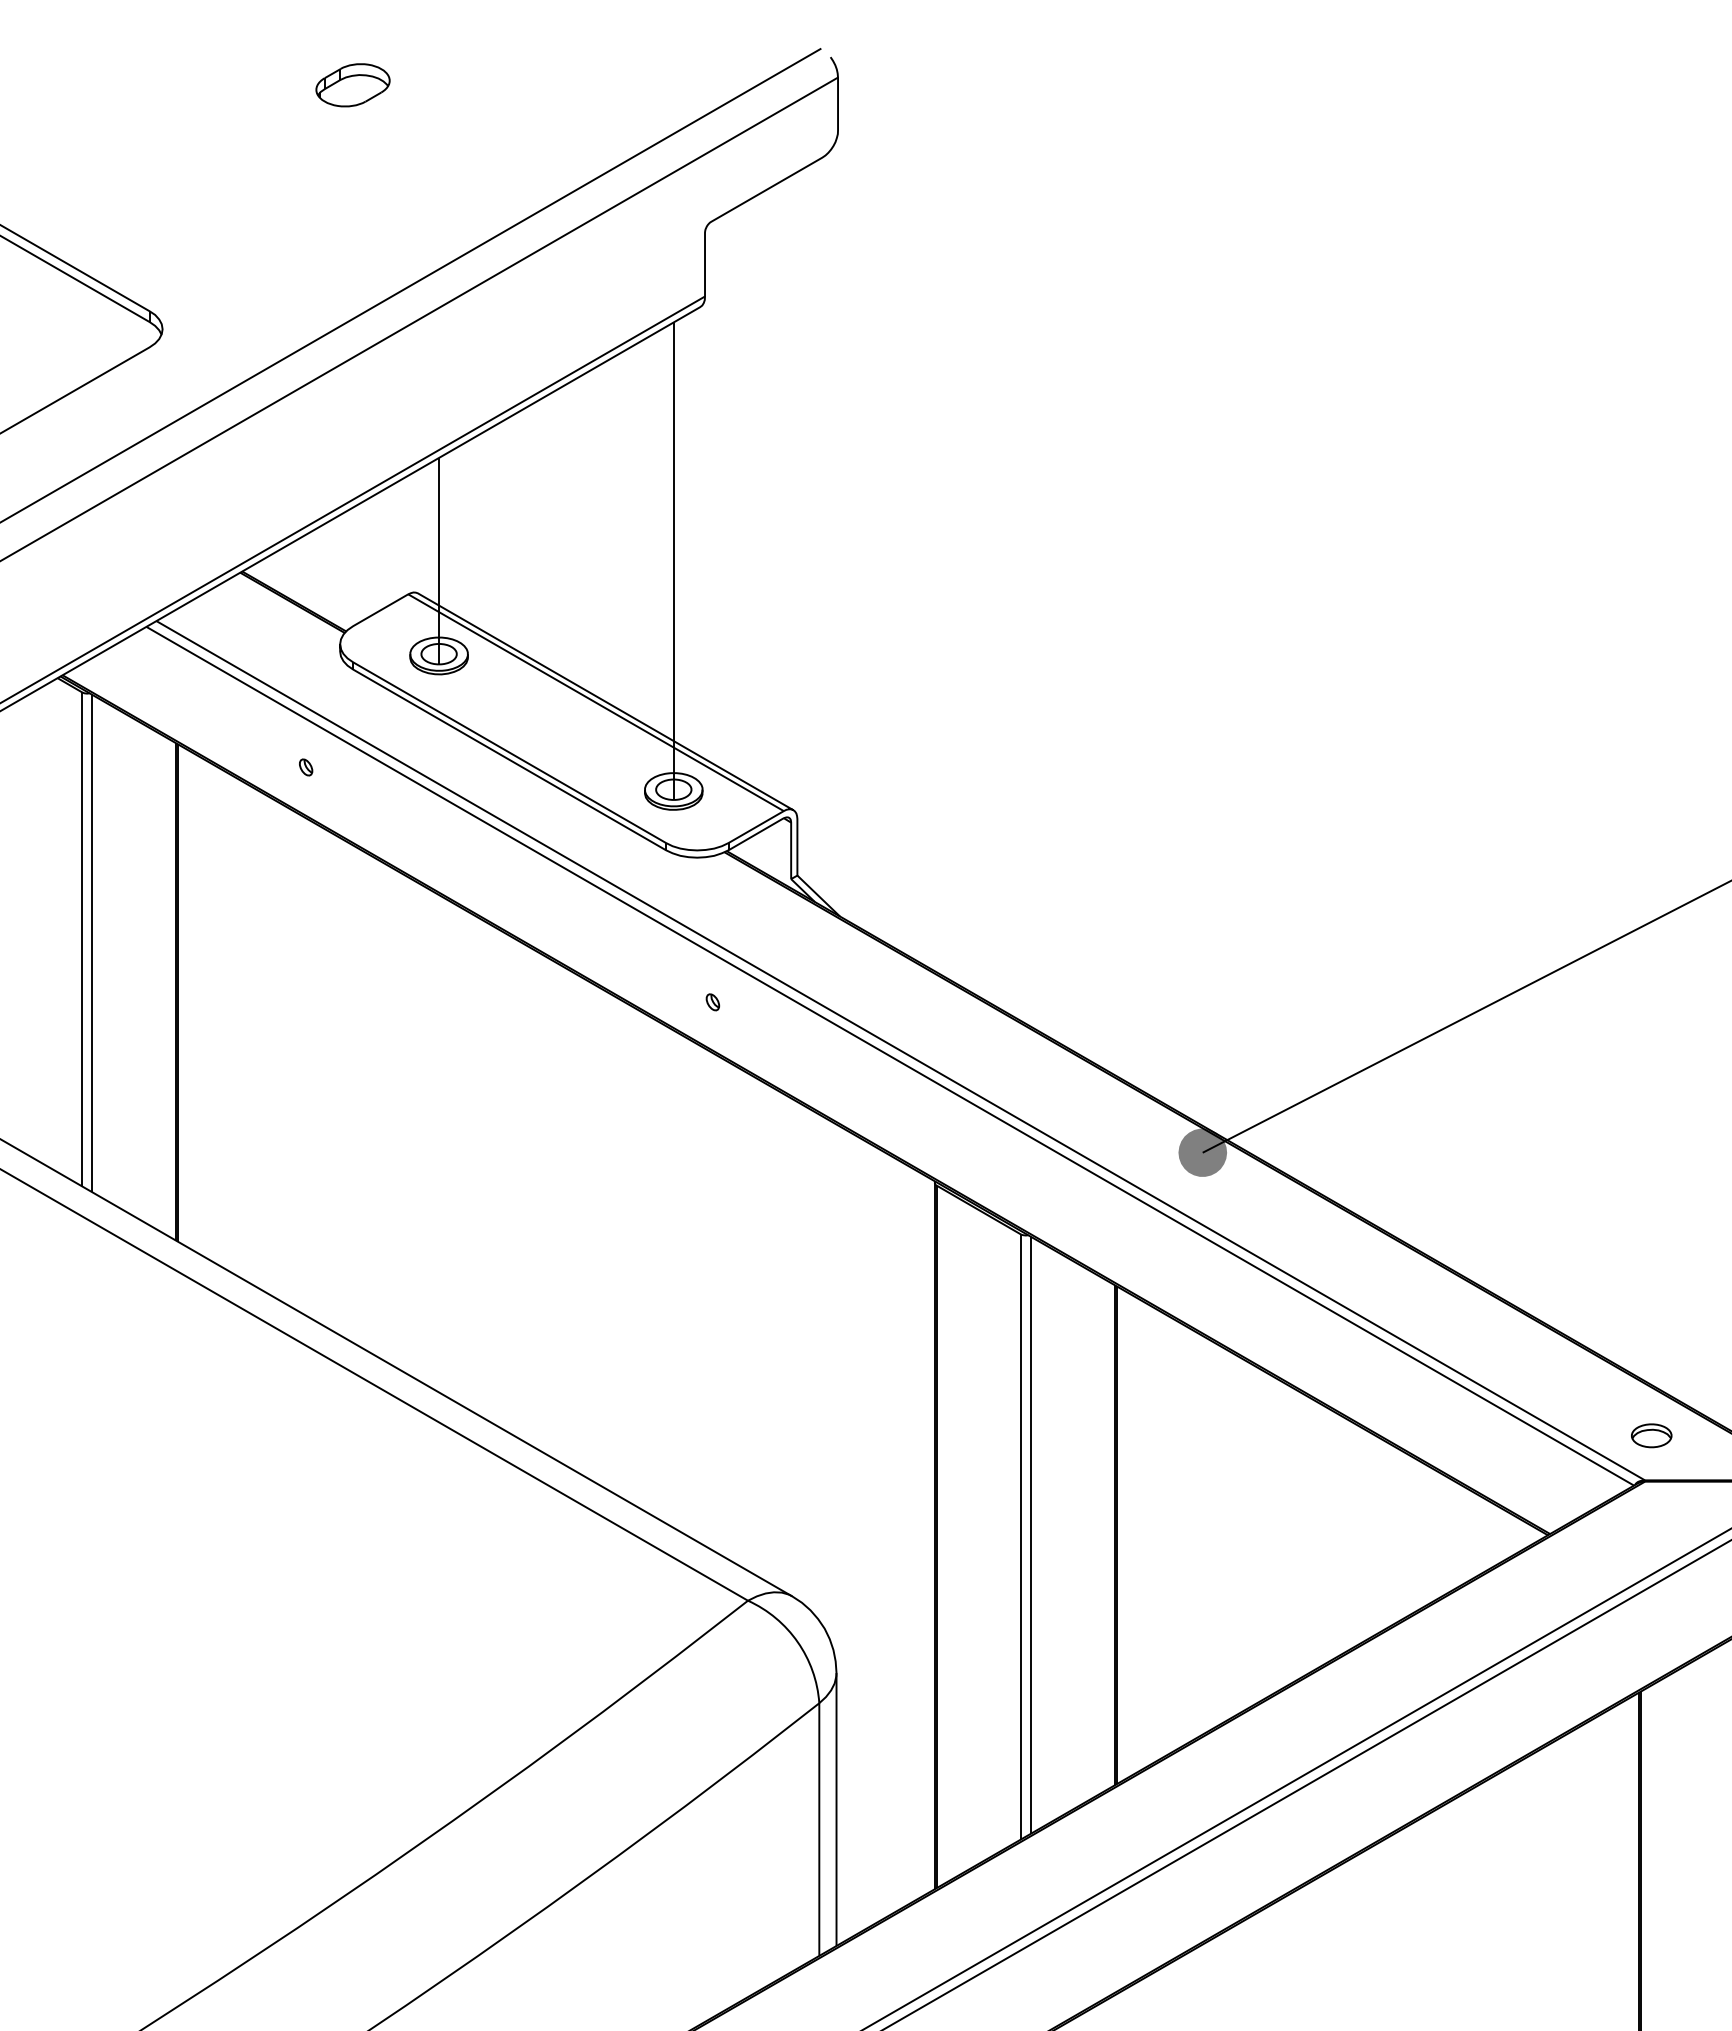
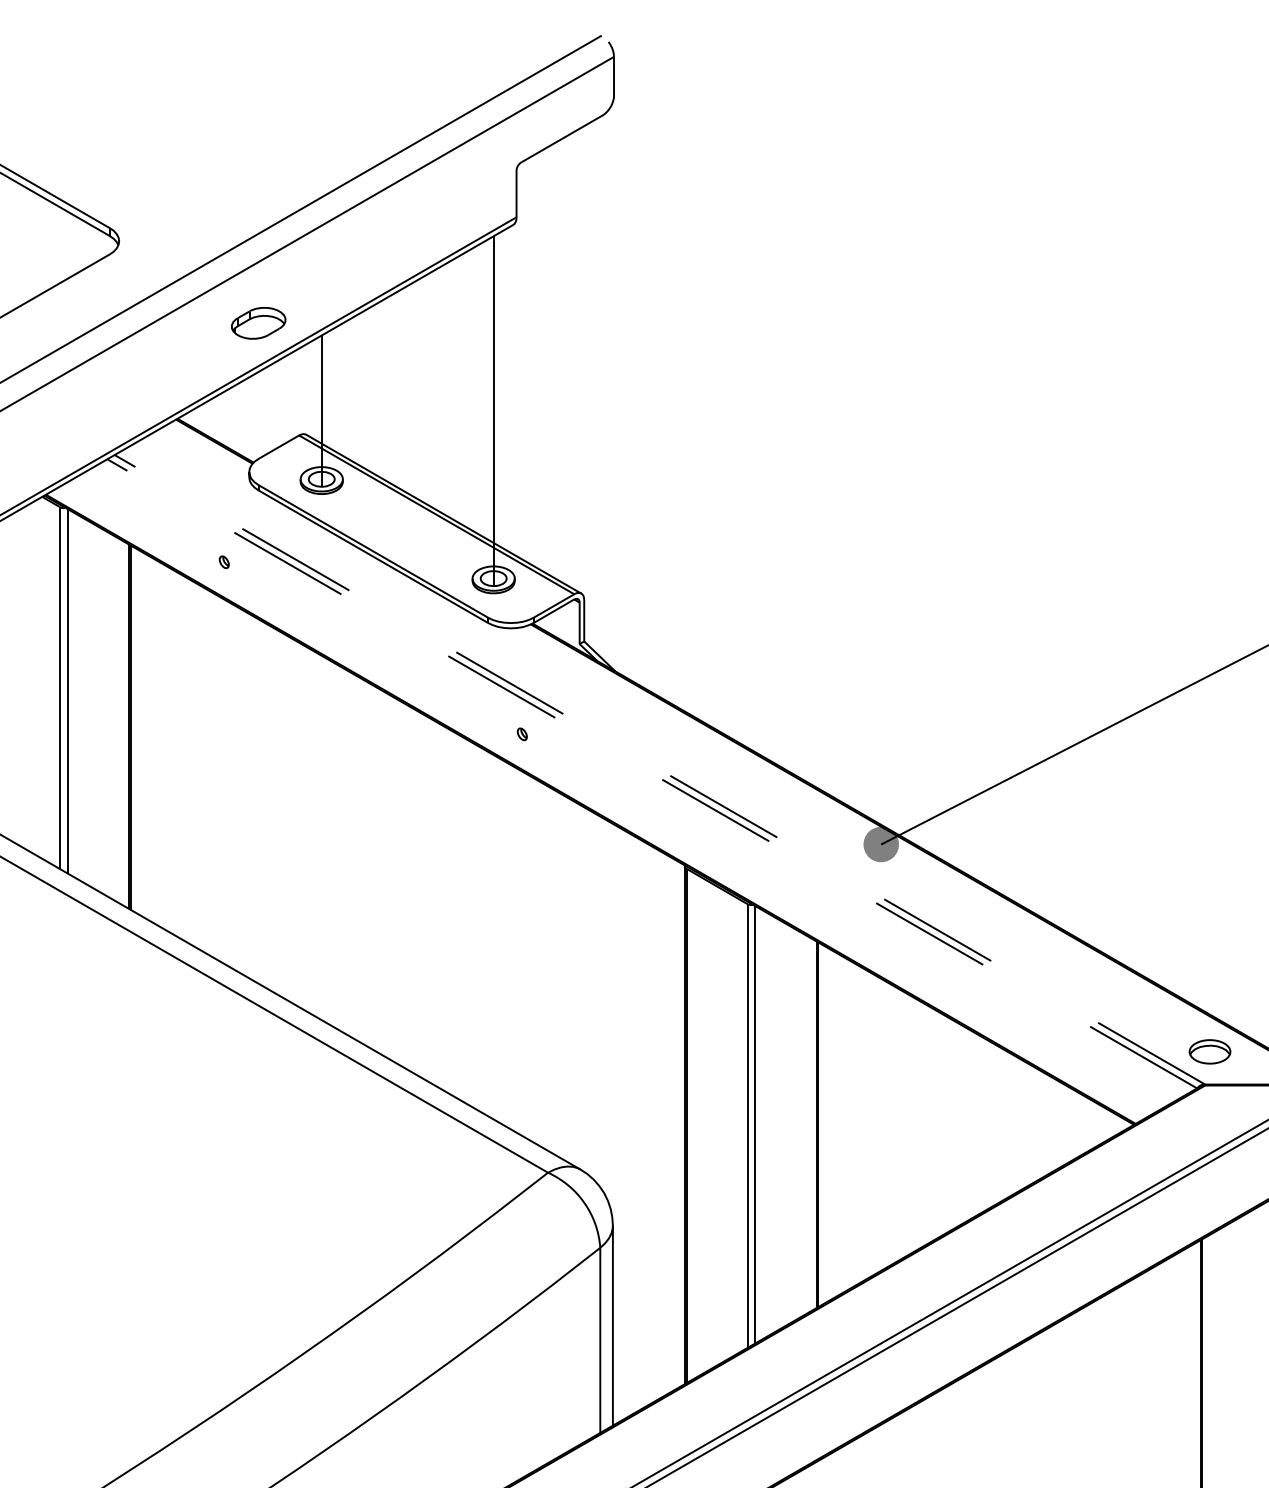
part: (352, 85) -> (258, 323), moved
line: (900, 1050) -> (659, 769), solid -> dashed
line: (890, 1056) -> (652, 774), solid -> dashed
part: (1651, 1435) -> (1209, 1051), size x1.4

